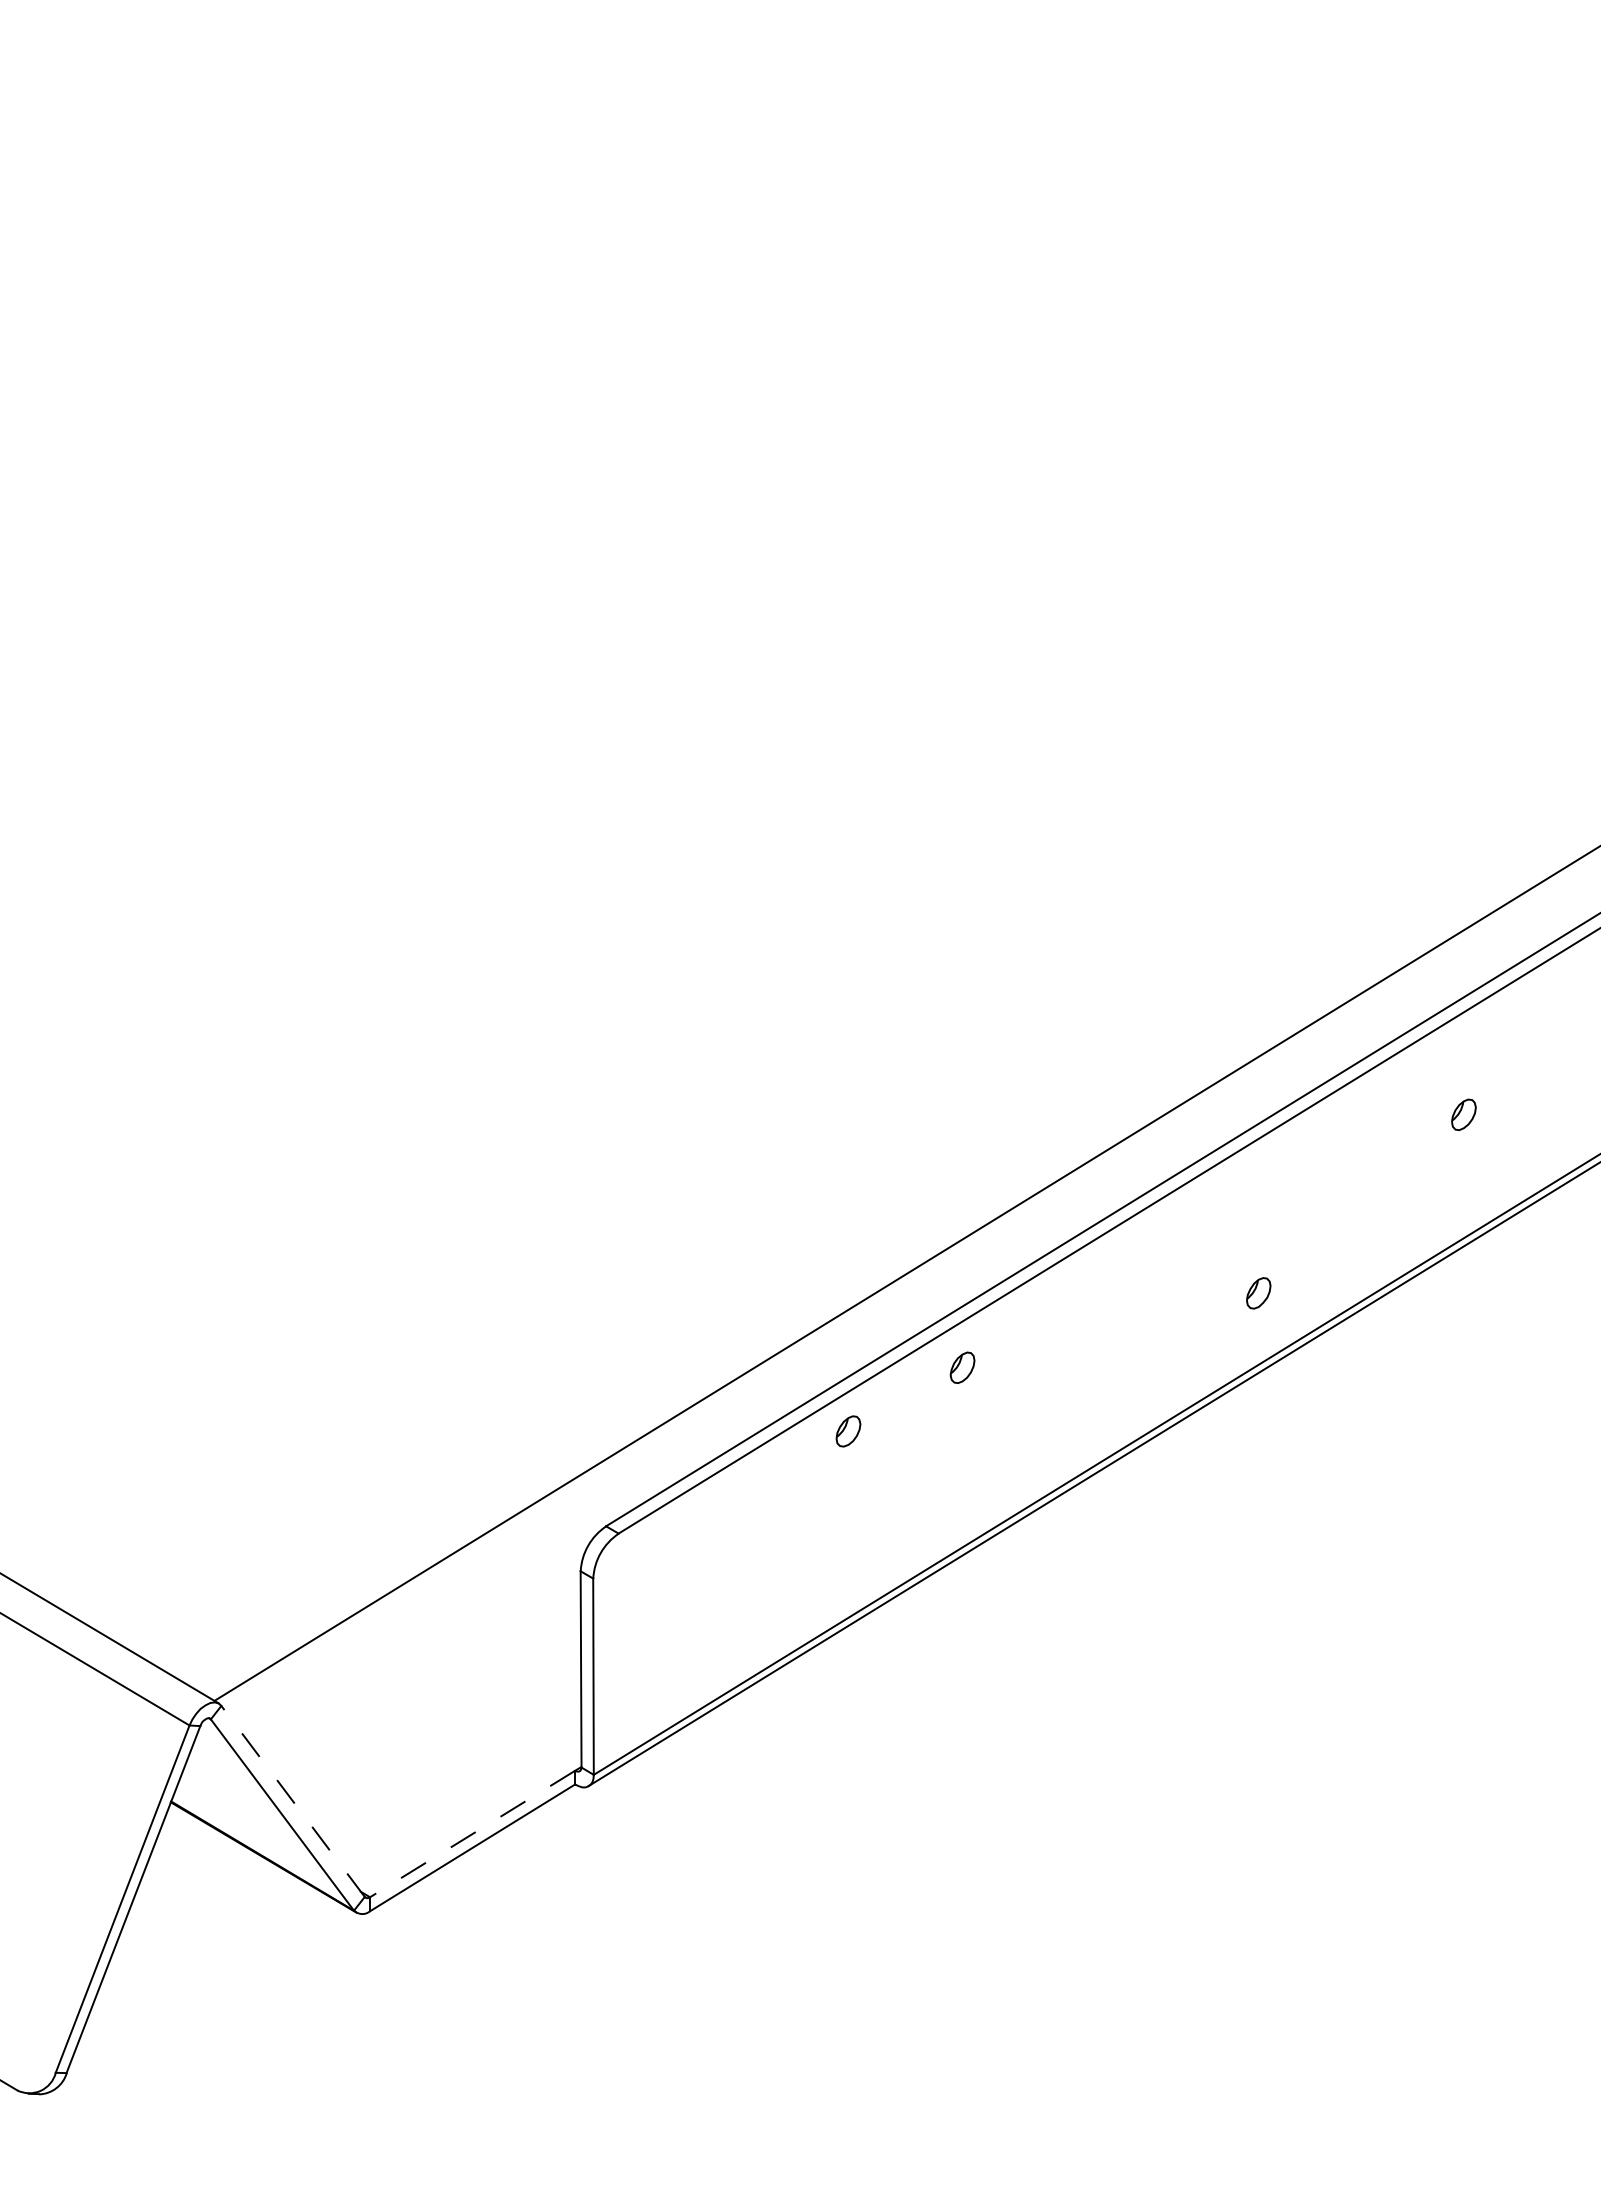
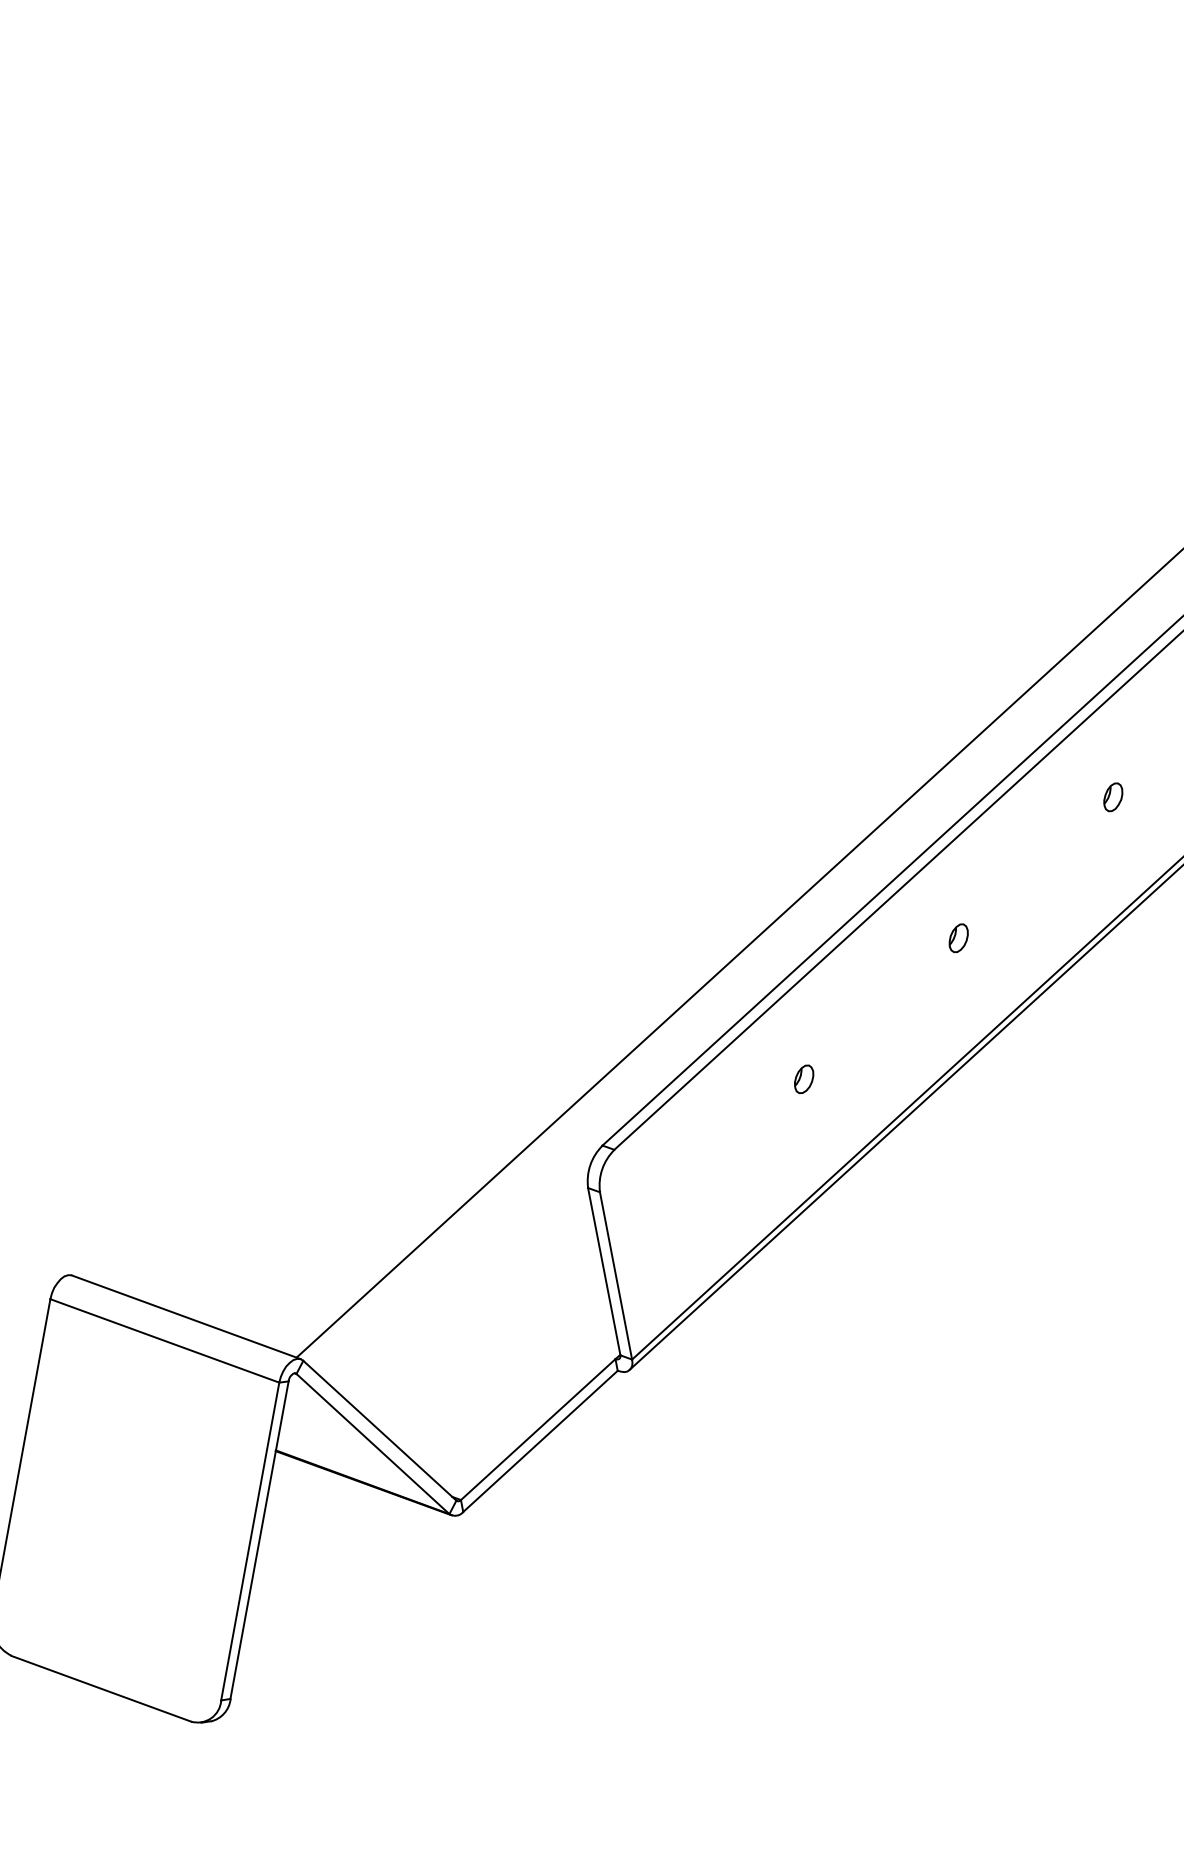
part: (1258, 1293) -> (1113, 797), moved
part: (962, 1367) -> (958, 938), moved
part: (848, 1431) -> (804, 1079), moved
line: (292, 1801) -> (379, 1430), dashed -> solid
line: (472, 1834) -> (538, 1430), dashed -> solid

